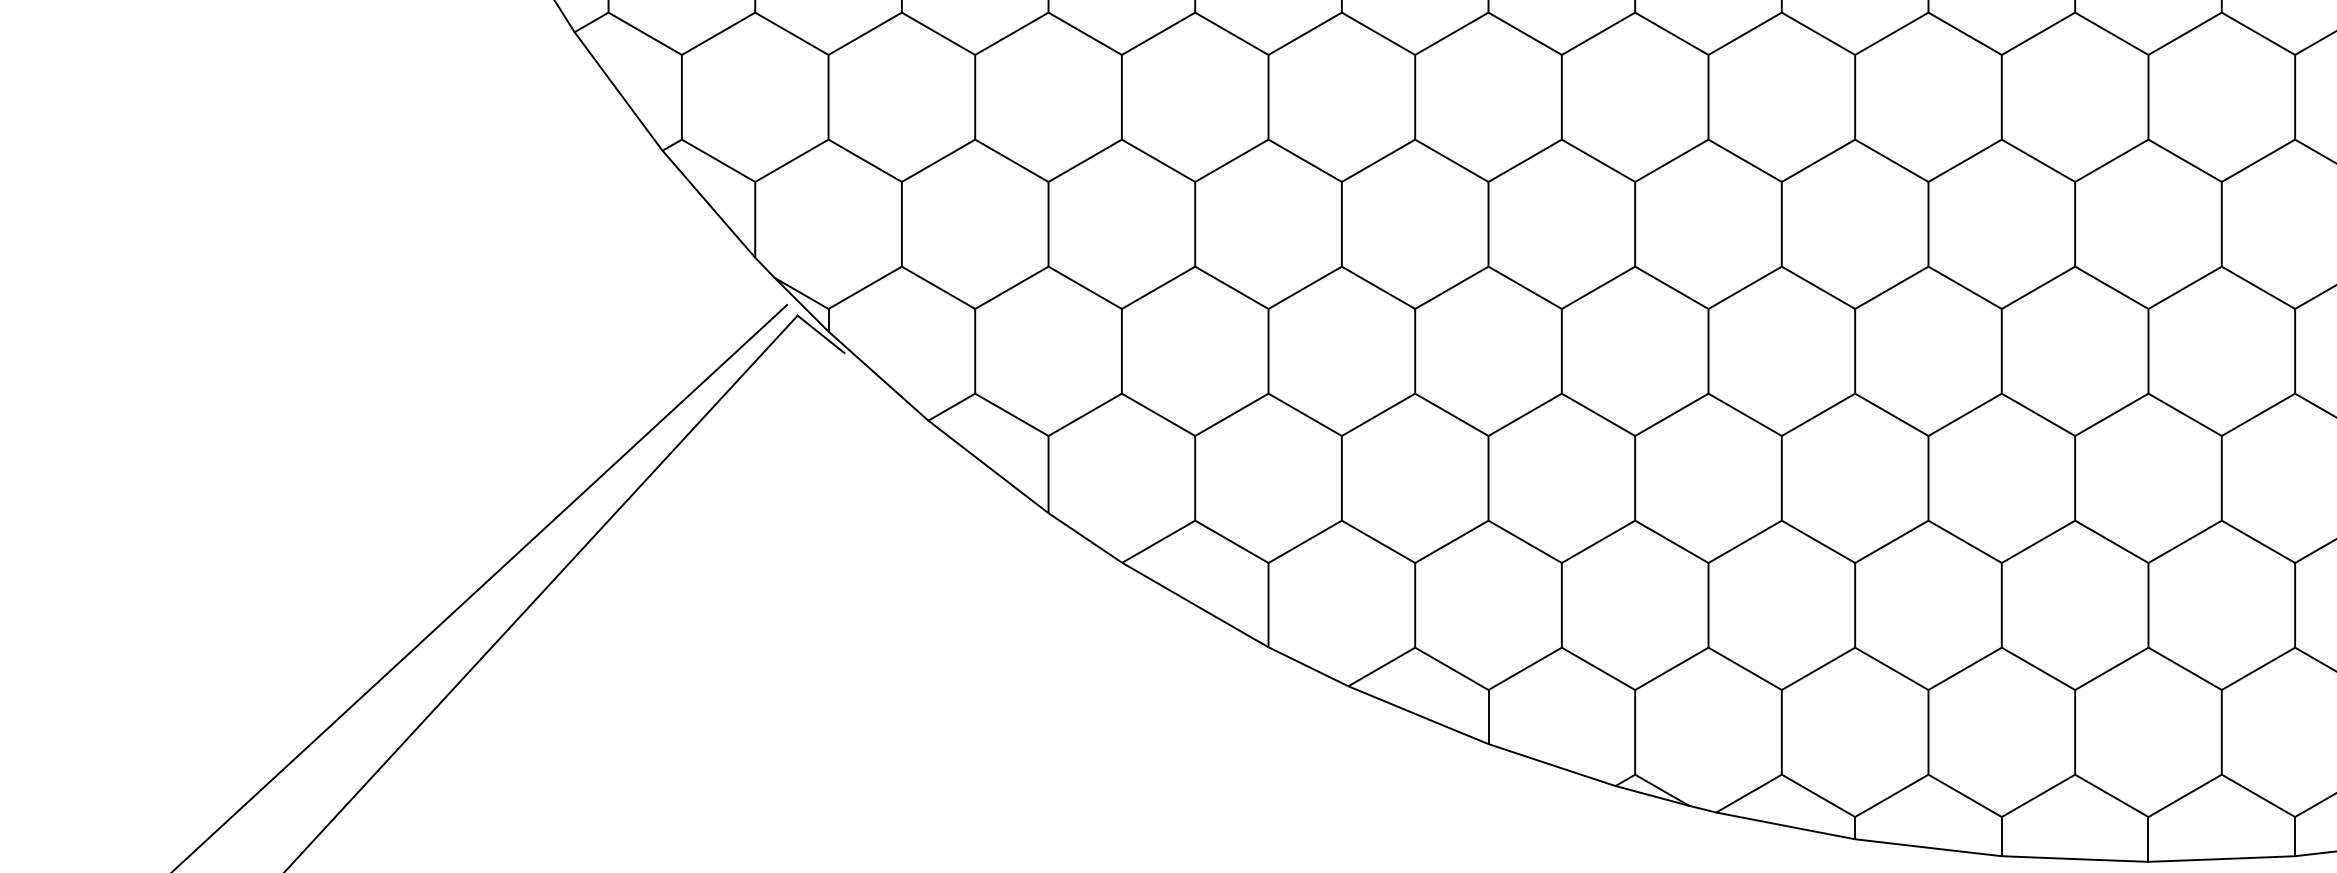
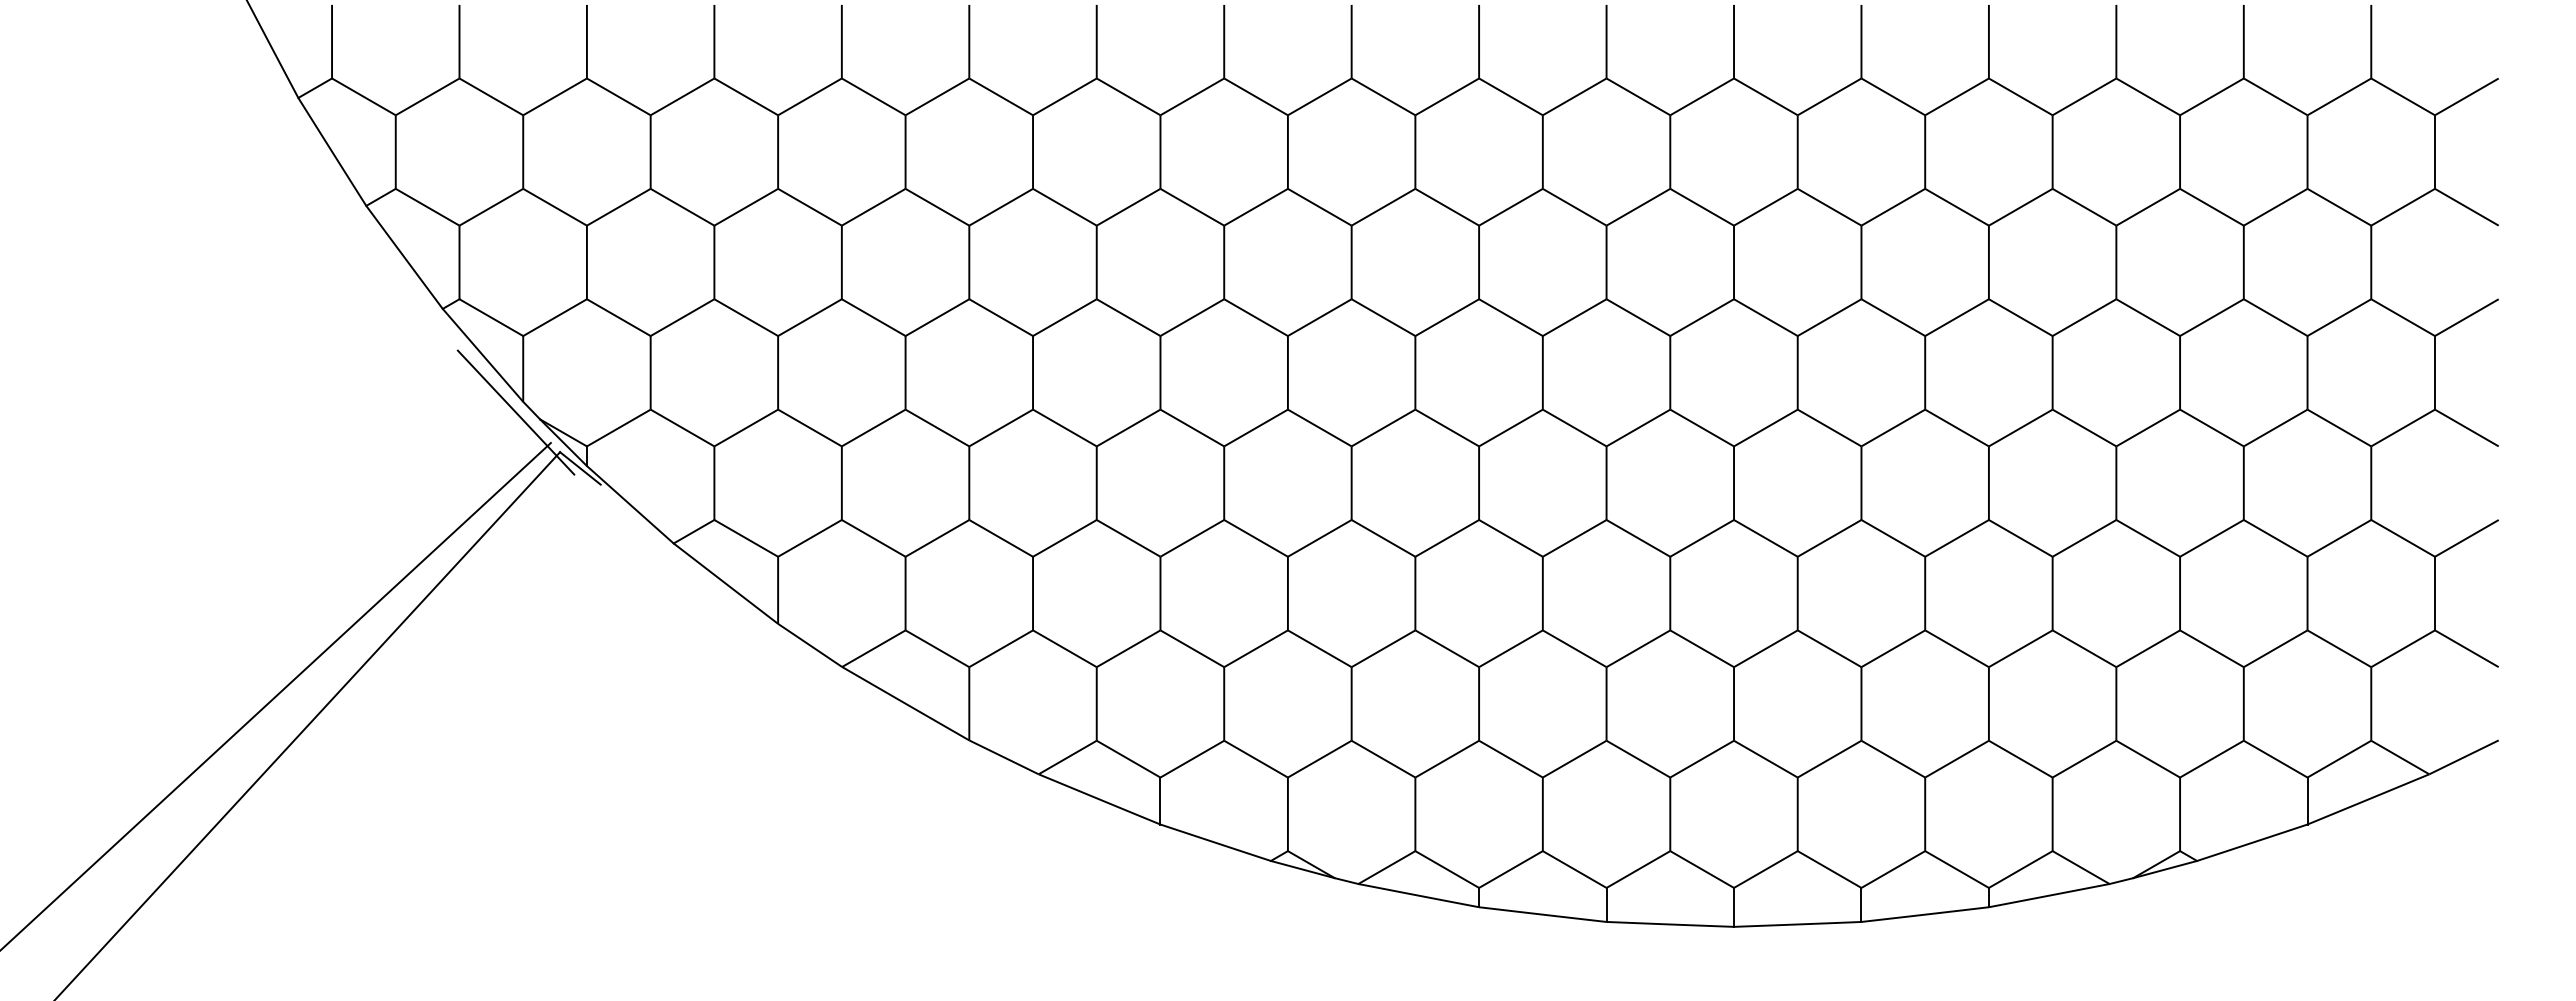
line: (746, 269) -> (515, 412), added

